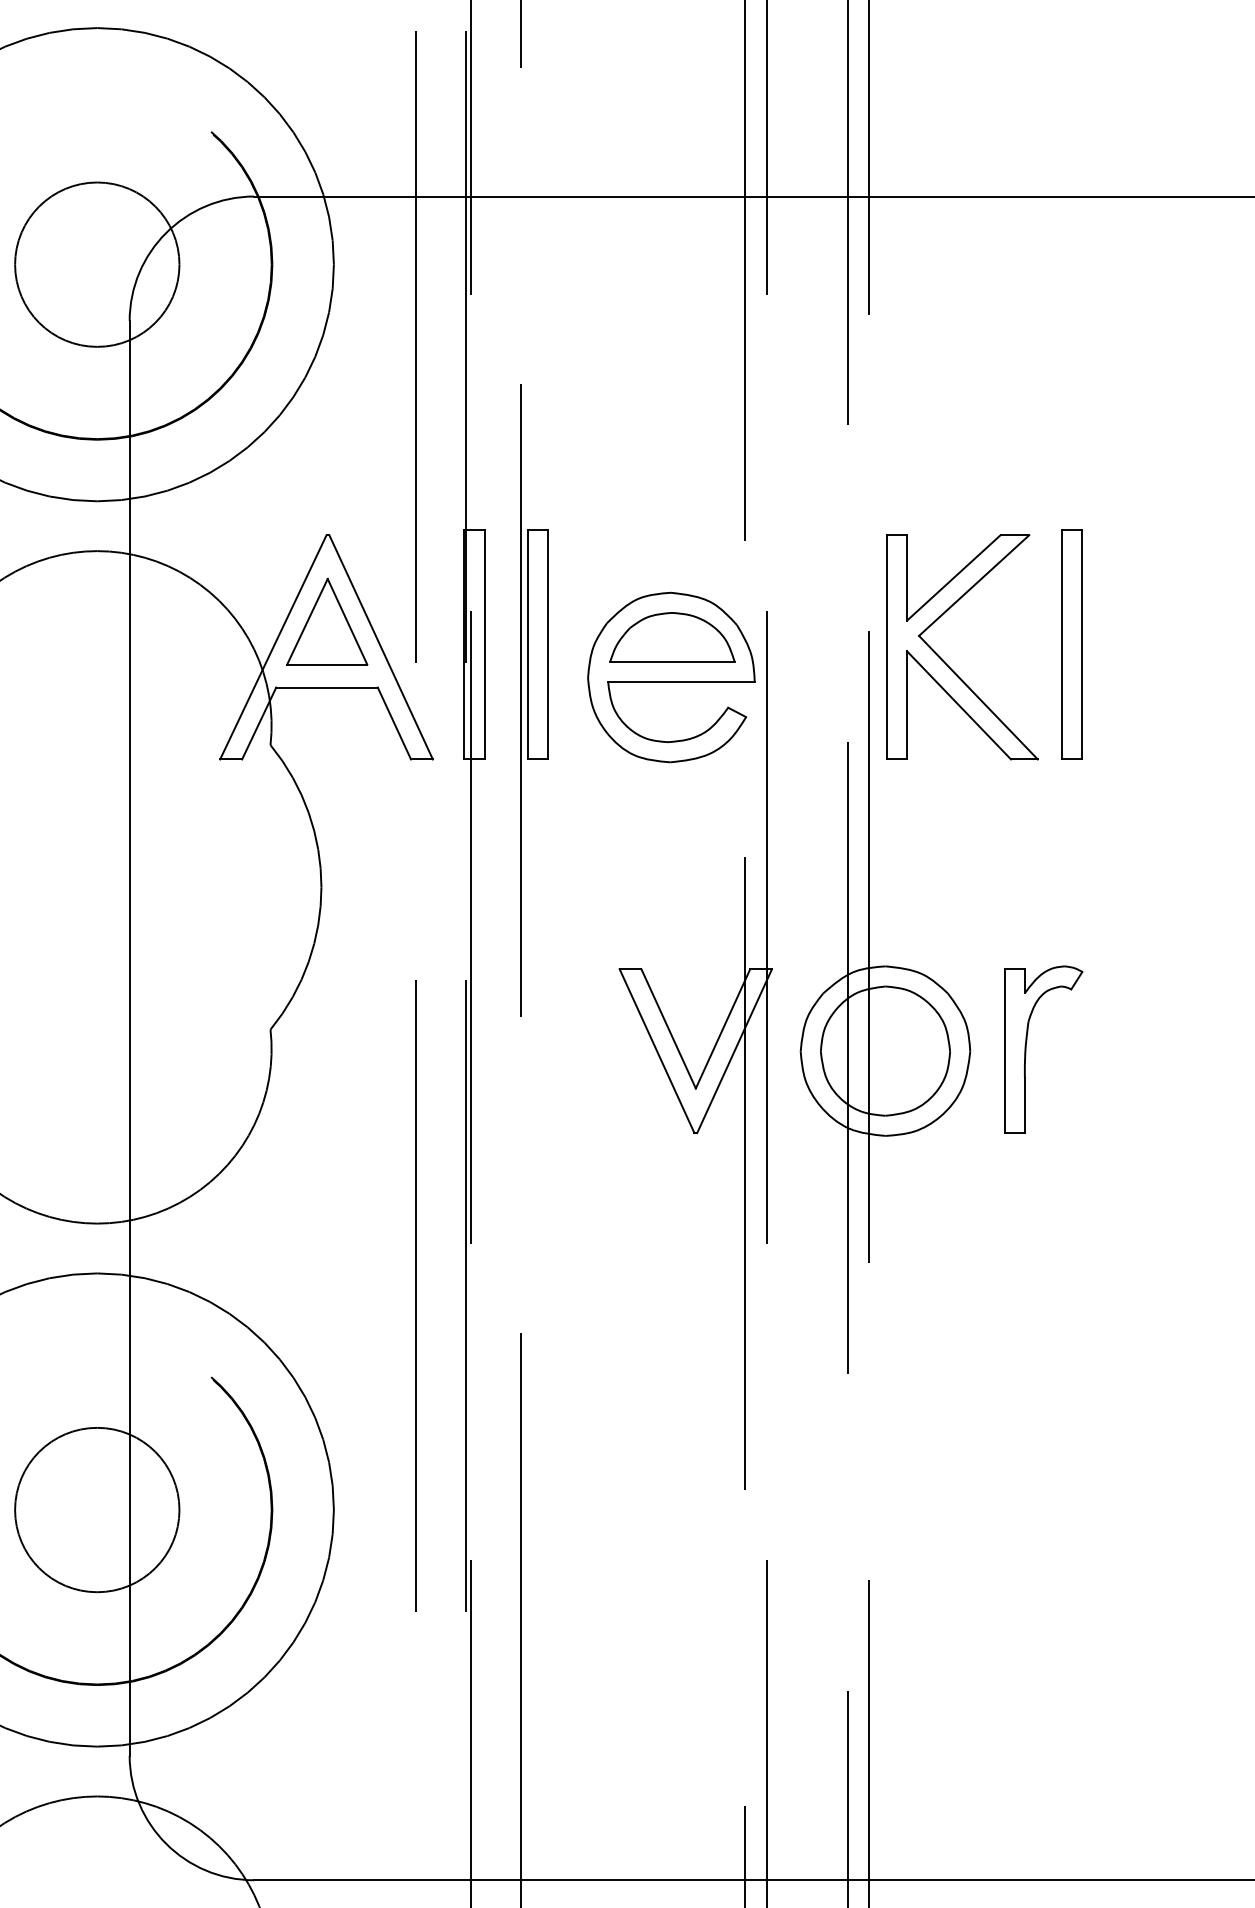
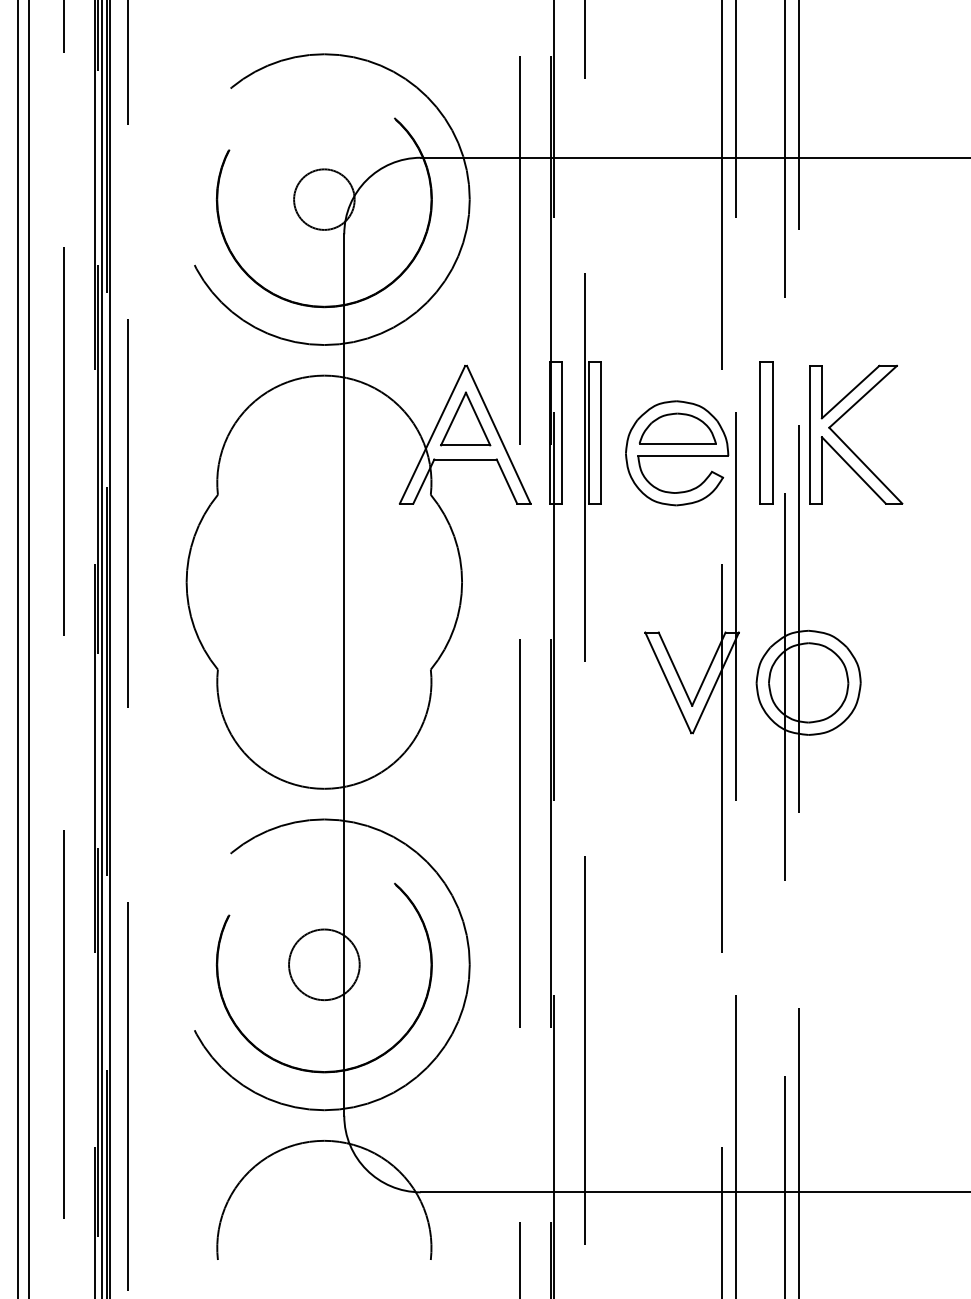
circle: (95, 264) -> (323, 199), size x0.6
part: (1072, 643) -> (766, 432), moved
part: (1026, 1048) -> (895, 681), removed
circle: (95, 1509) -> (323, 964), size x0.7

